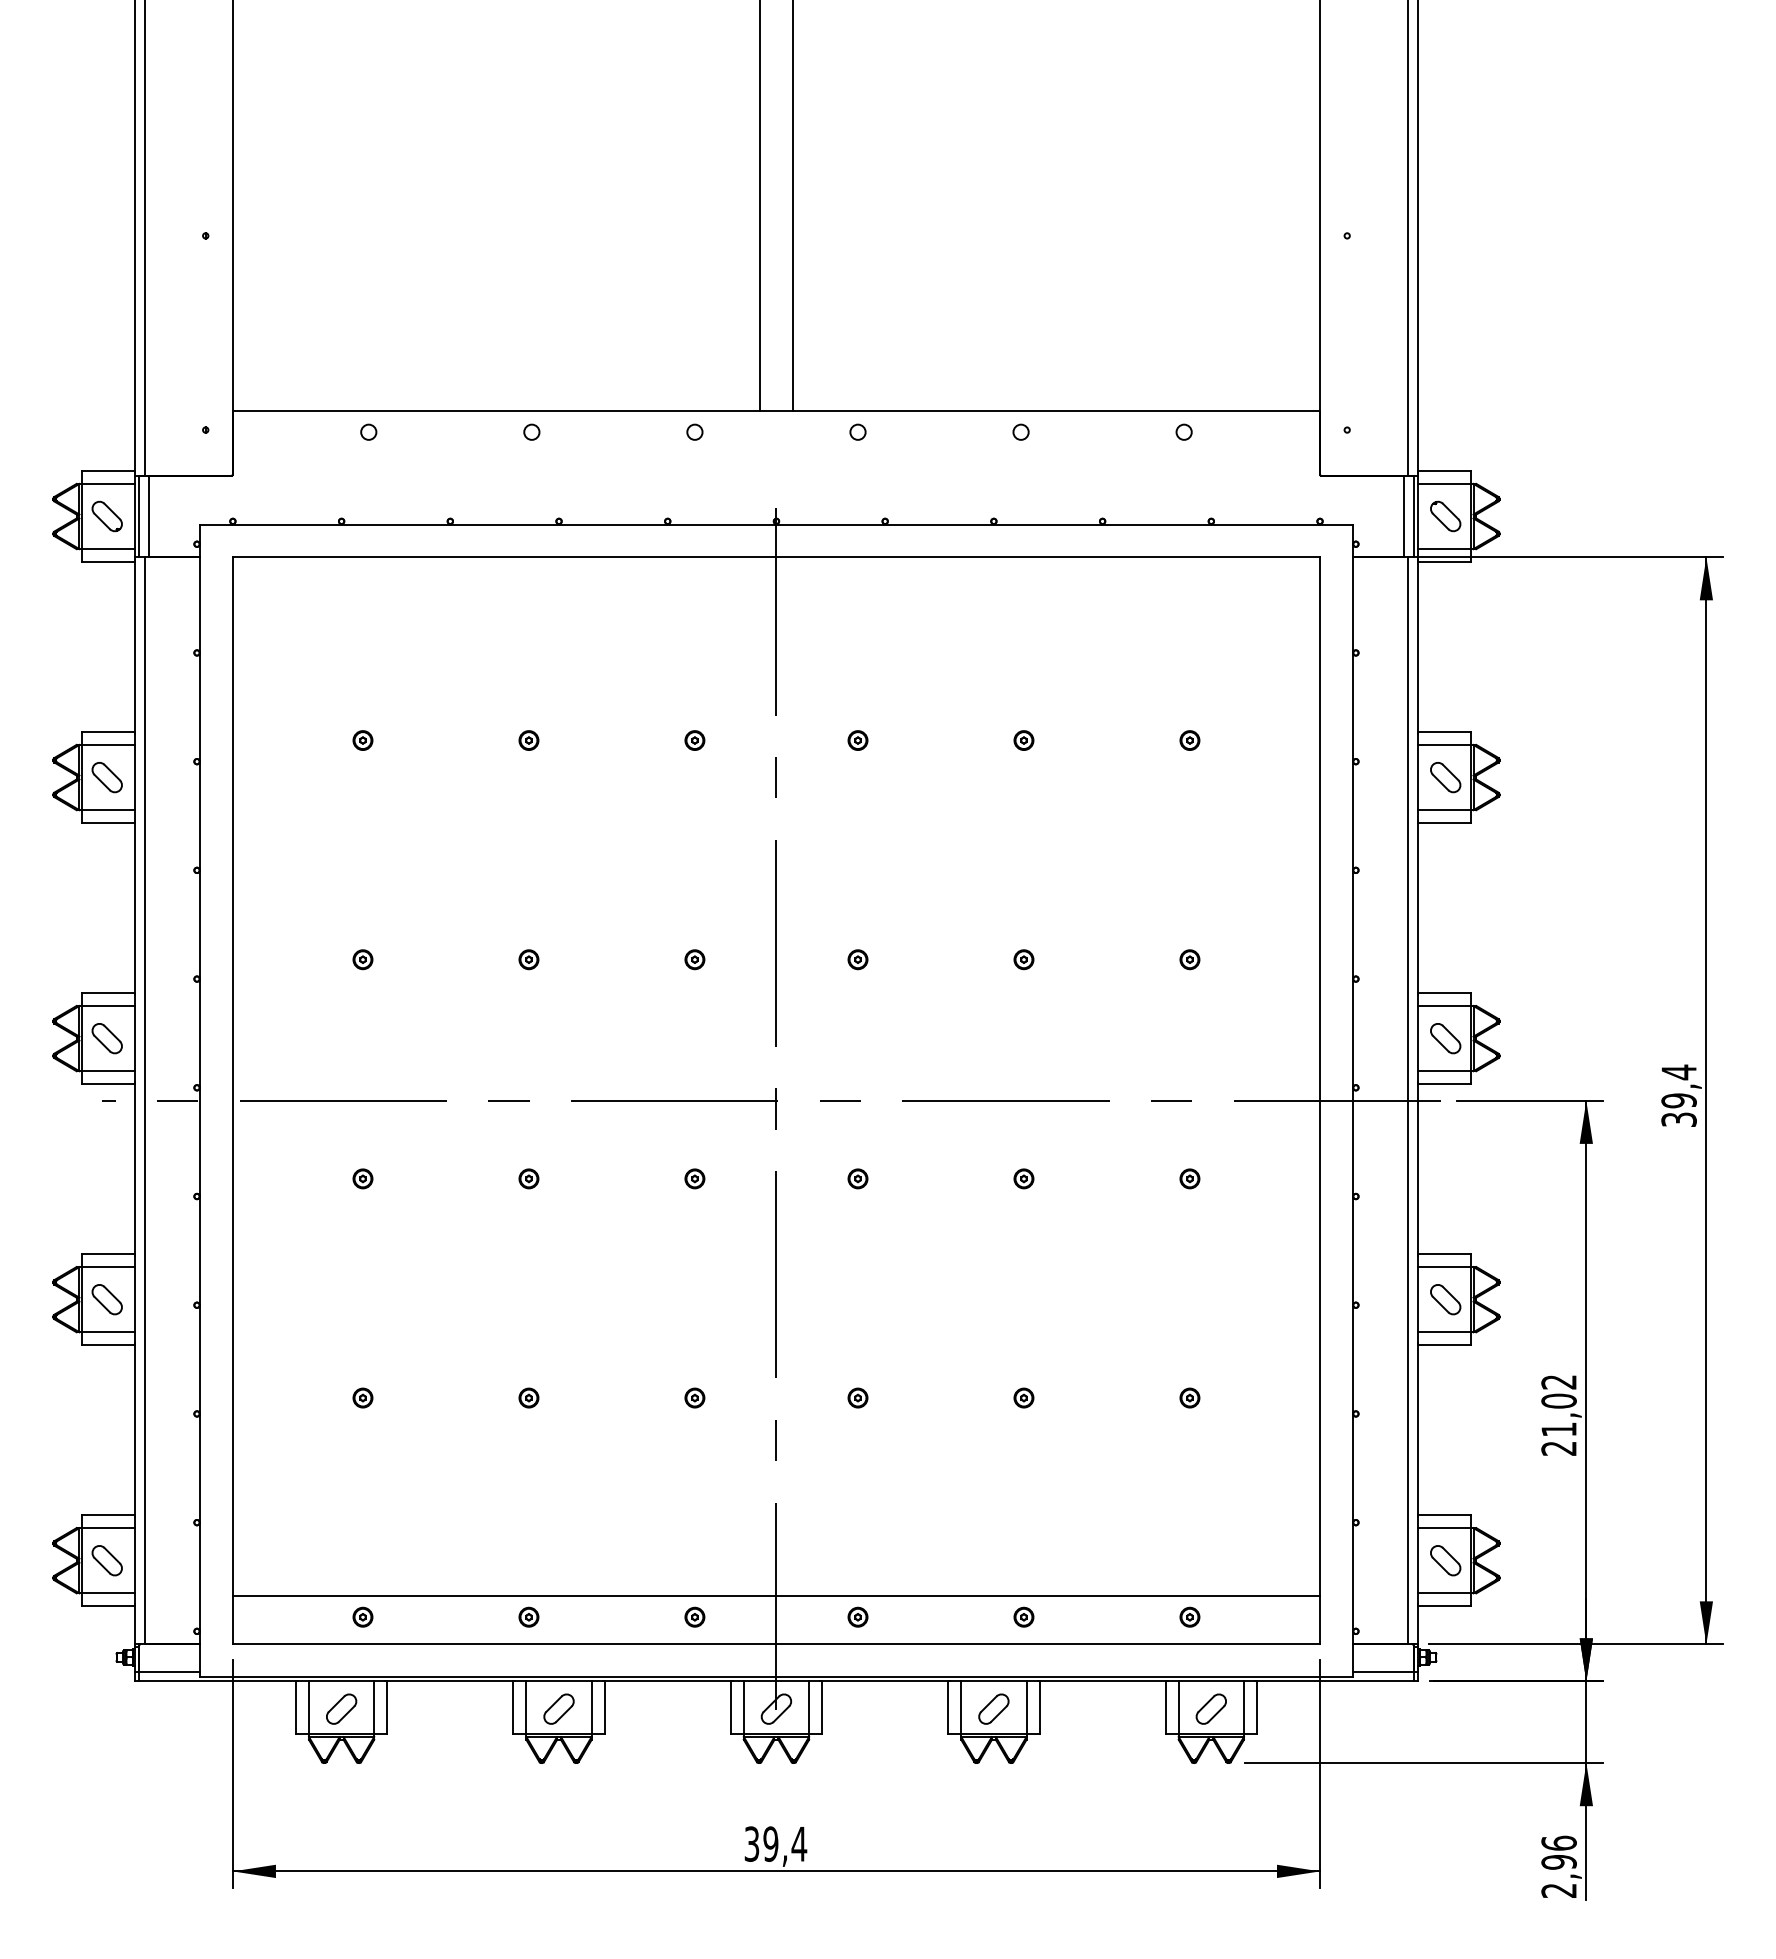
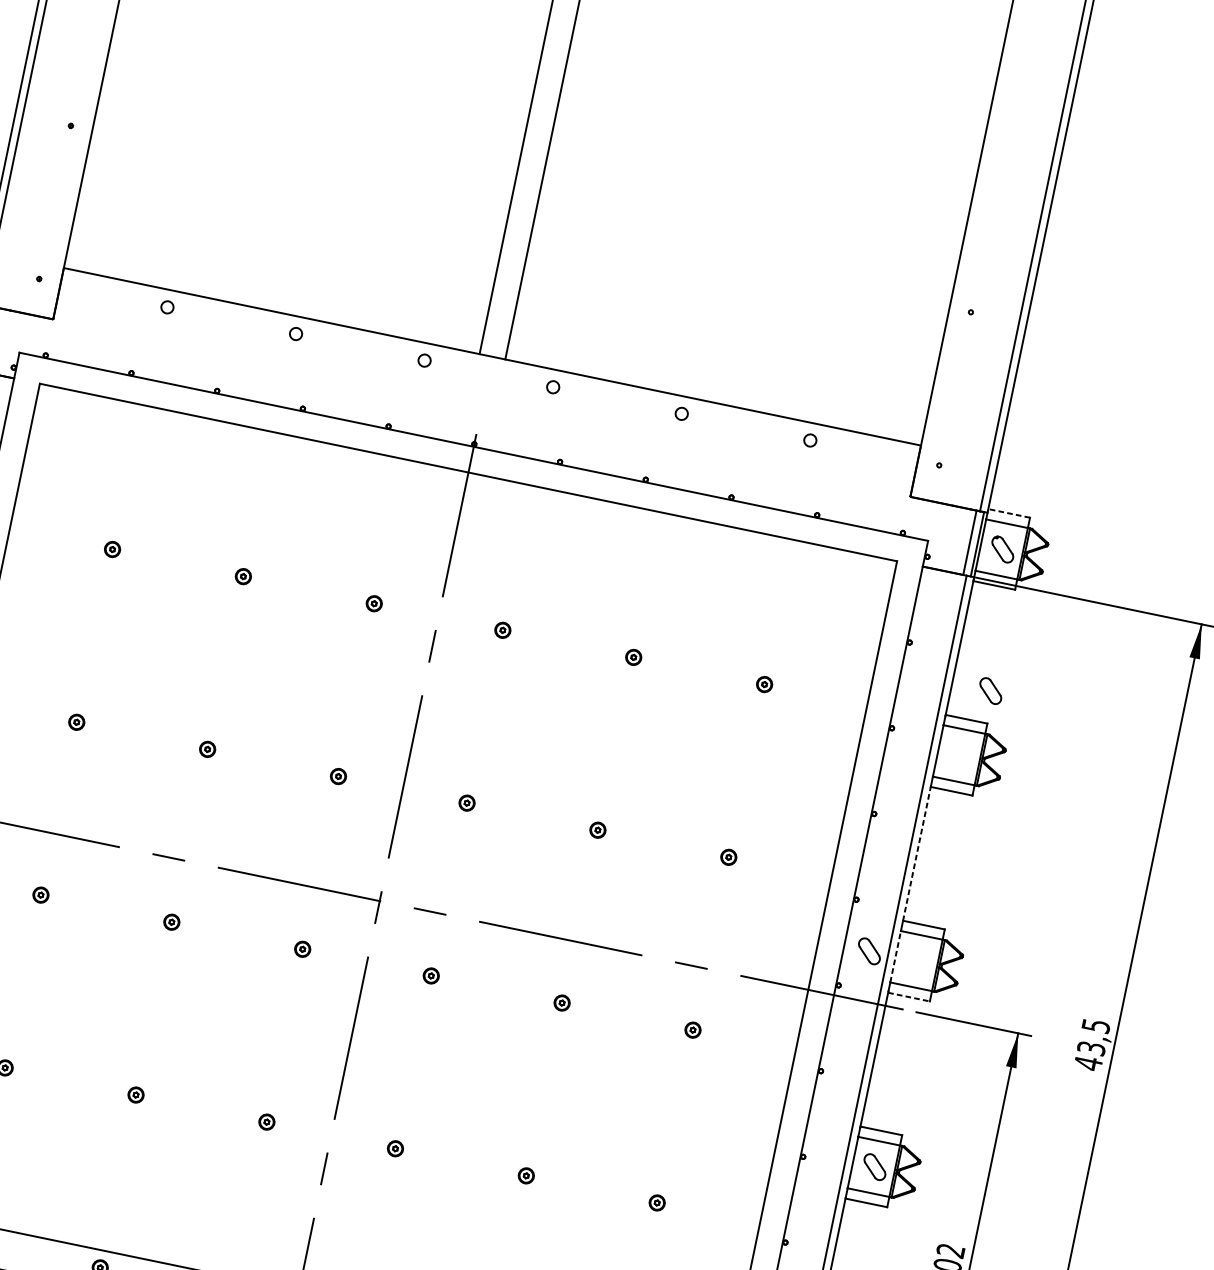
line: (1443, 470) -> (1008, 513), solid -> dashed
part: (1445, 777) -> (990, 691), moved
line: (1417, 908) -> (916, 854), solid -> dashed
line: (1417, 1038) -> (895, 956), solid -> dashed
part: (1445, 1038) -> (869, 951), moved
line: (1444, 1084) -> (909, 997), solid -> dashed
text: (1678, 1095) -> (1091, 1044), 39,4 -> 43,5

